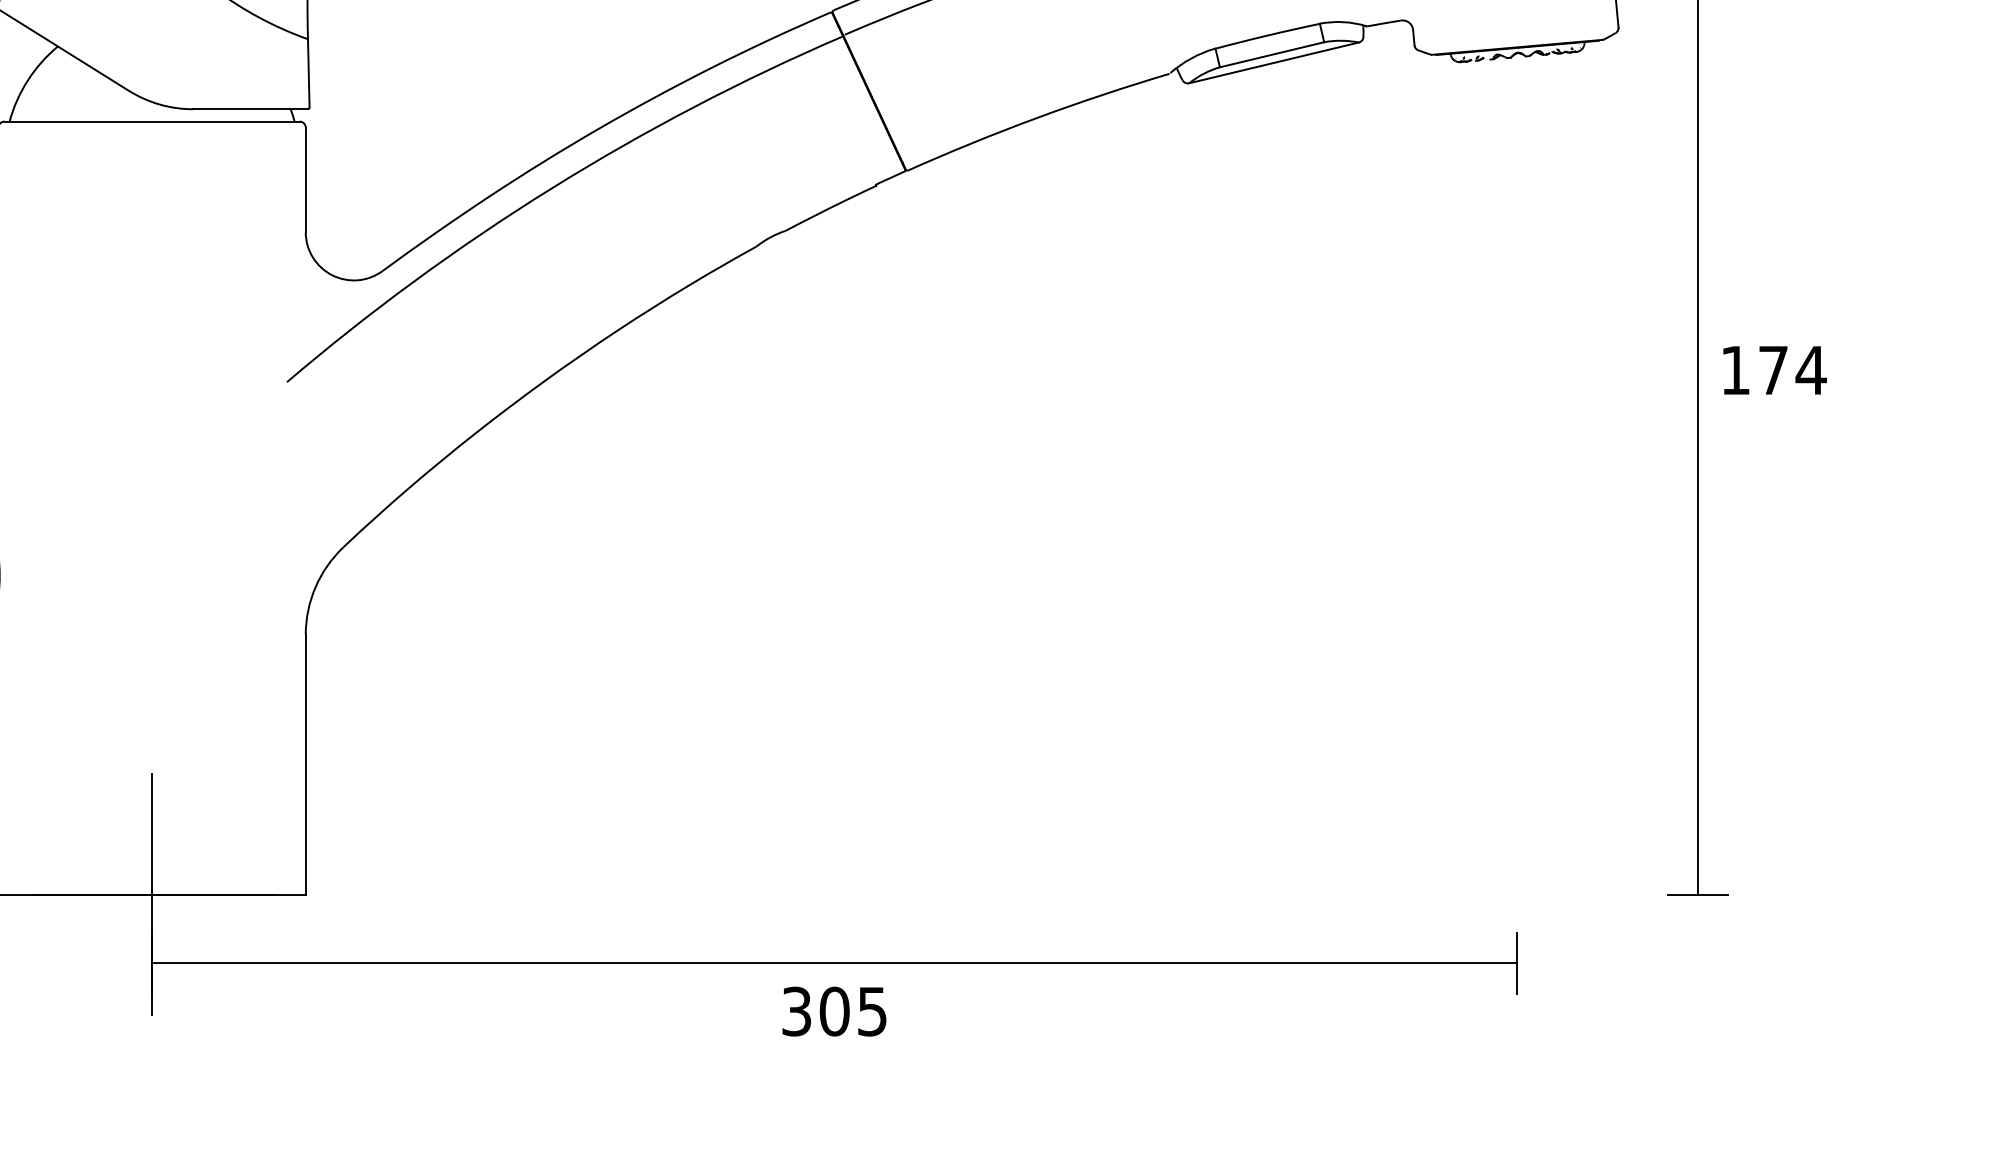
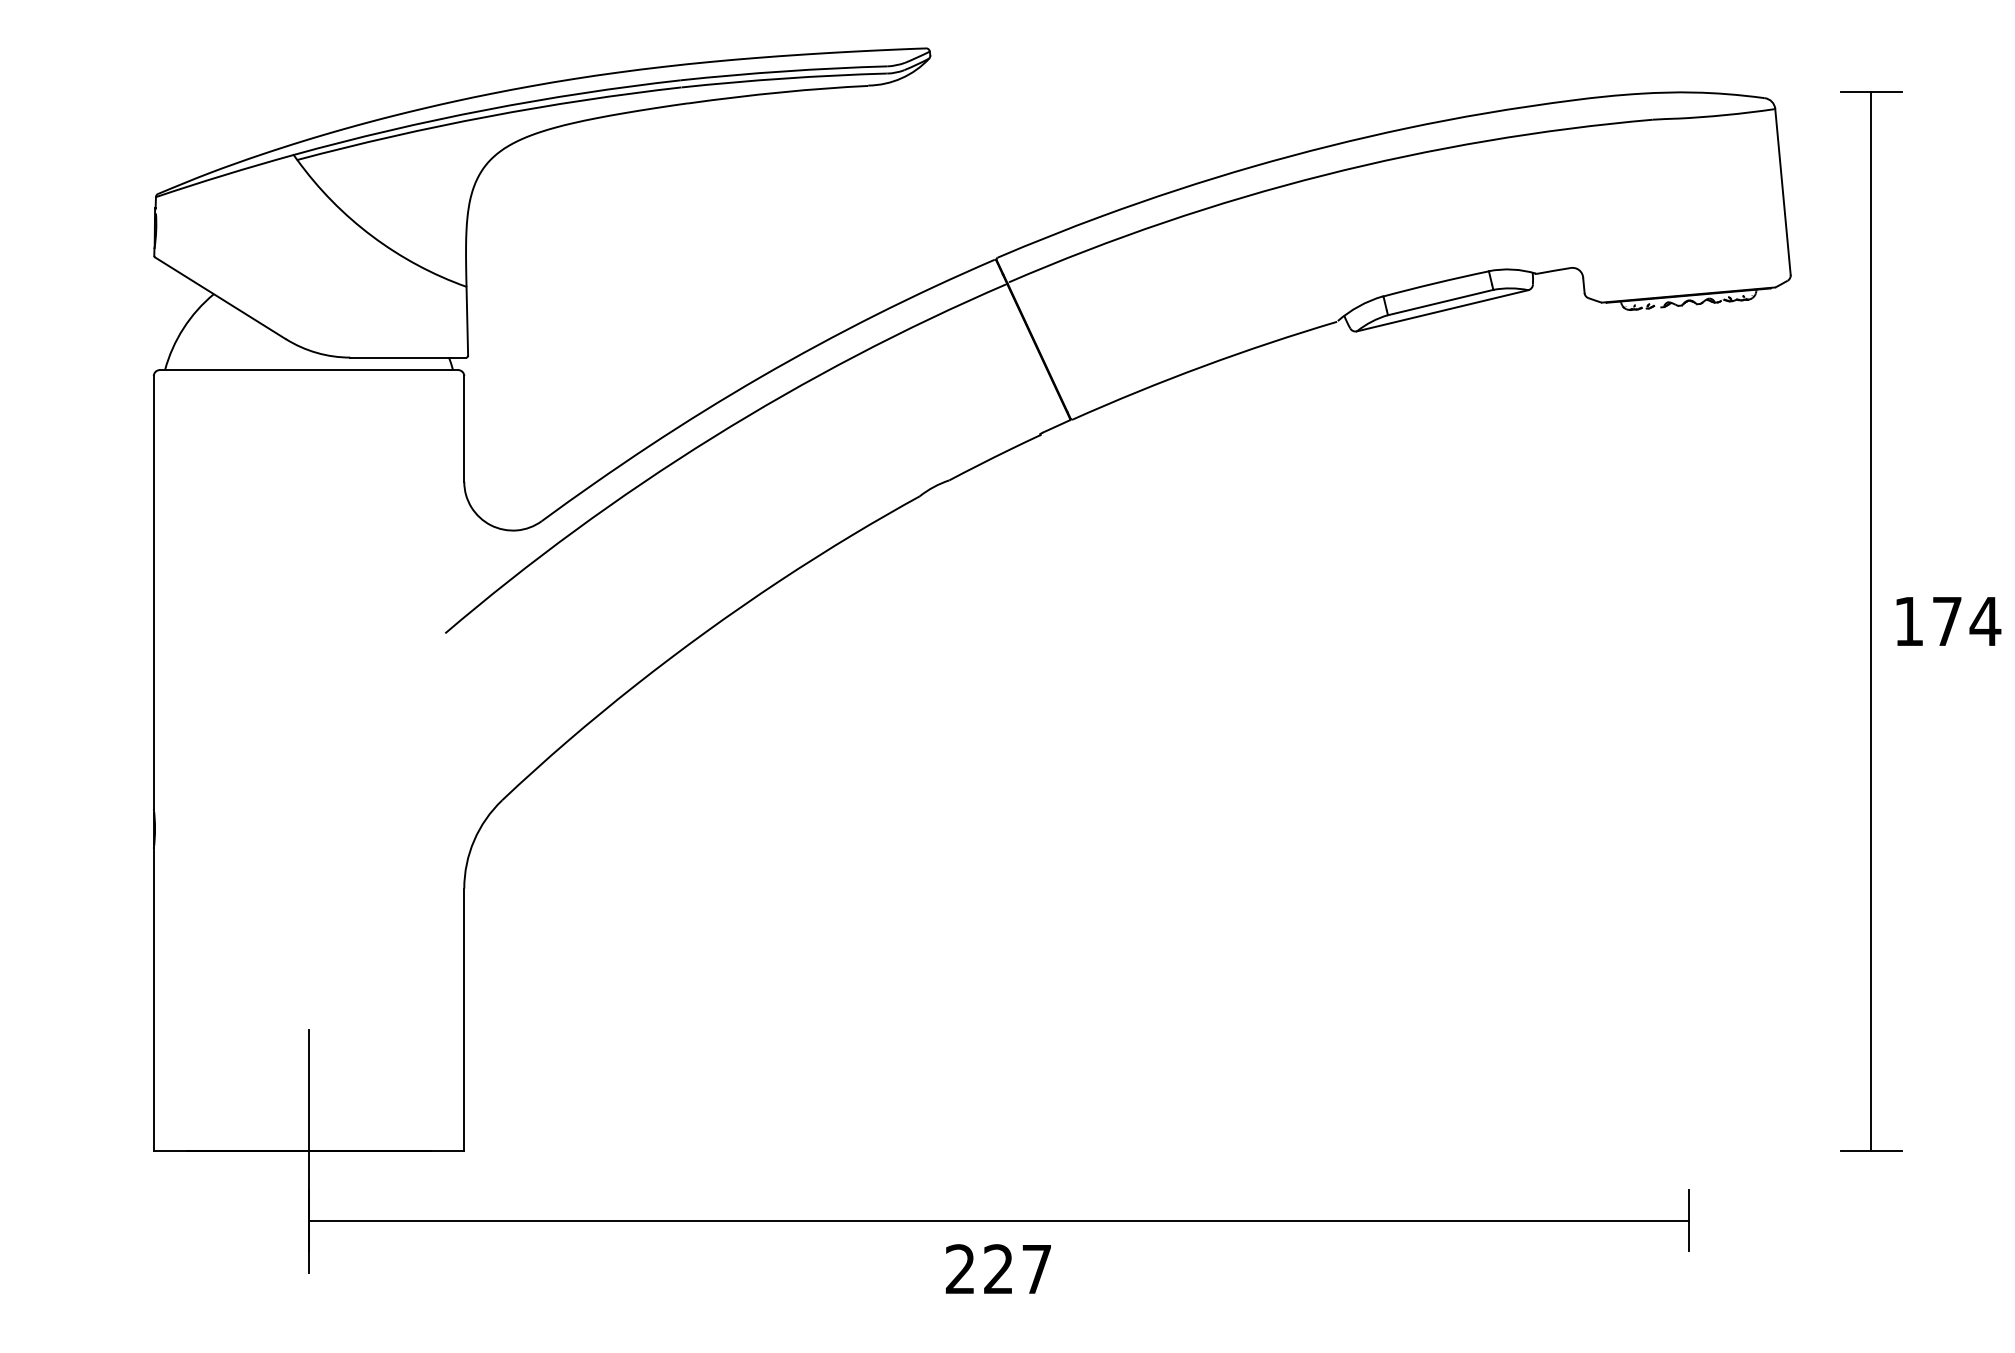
text: (833, 1011) -> (997, 1269), 305 -> 227

